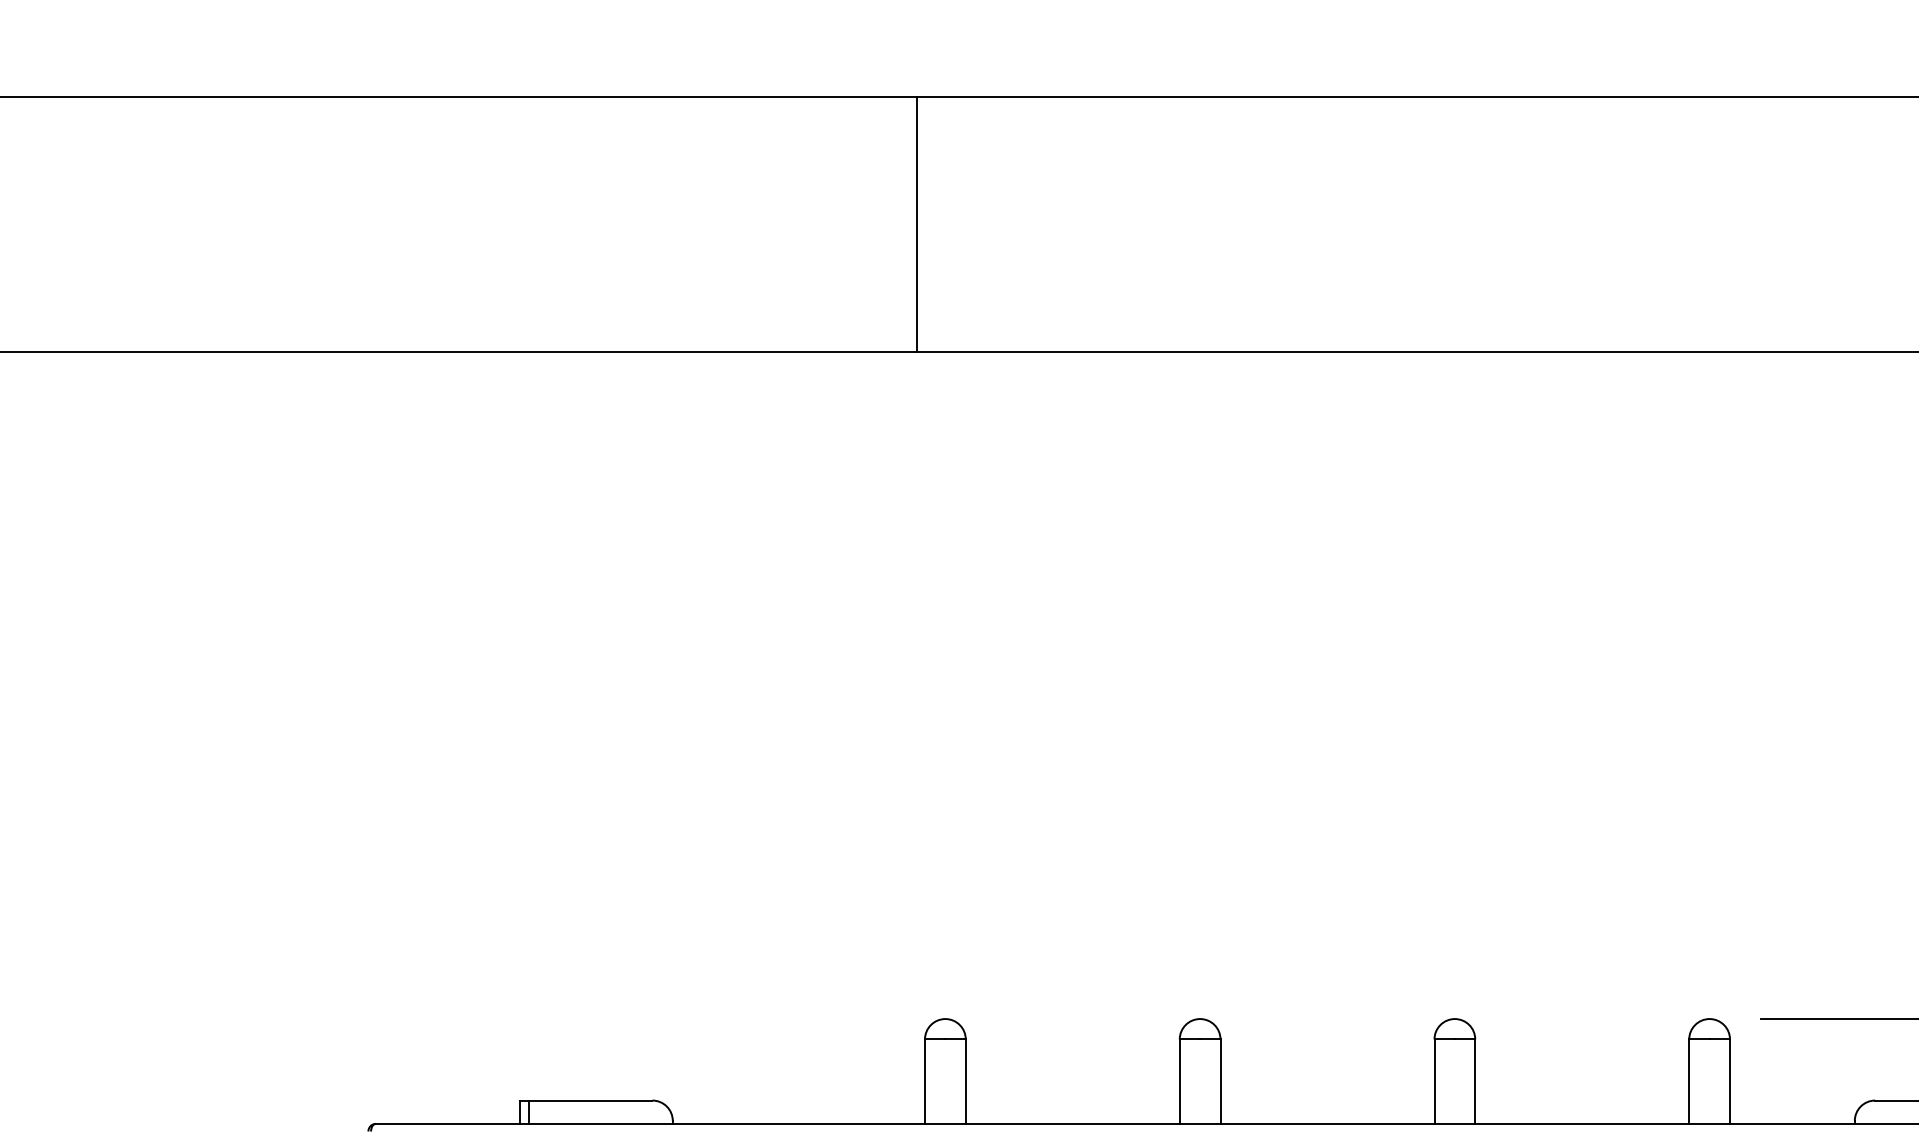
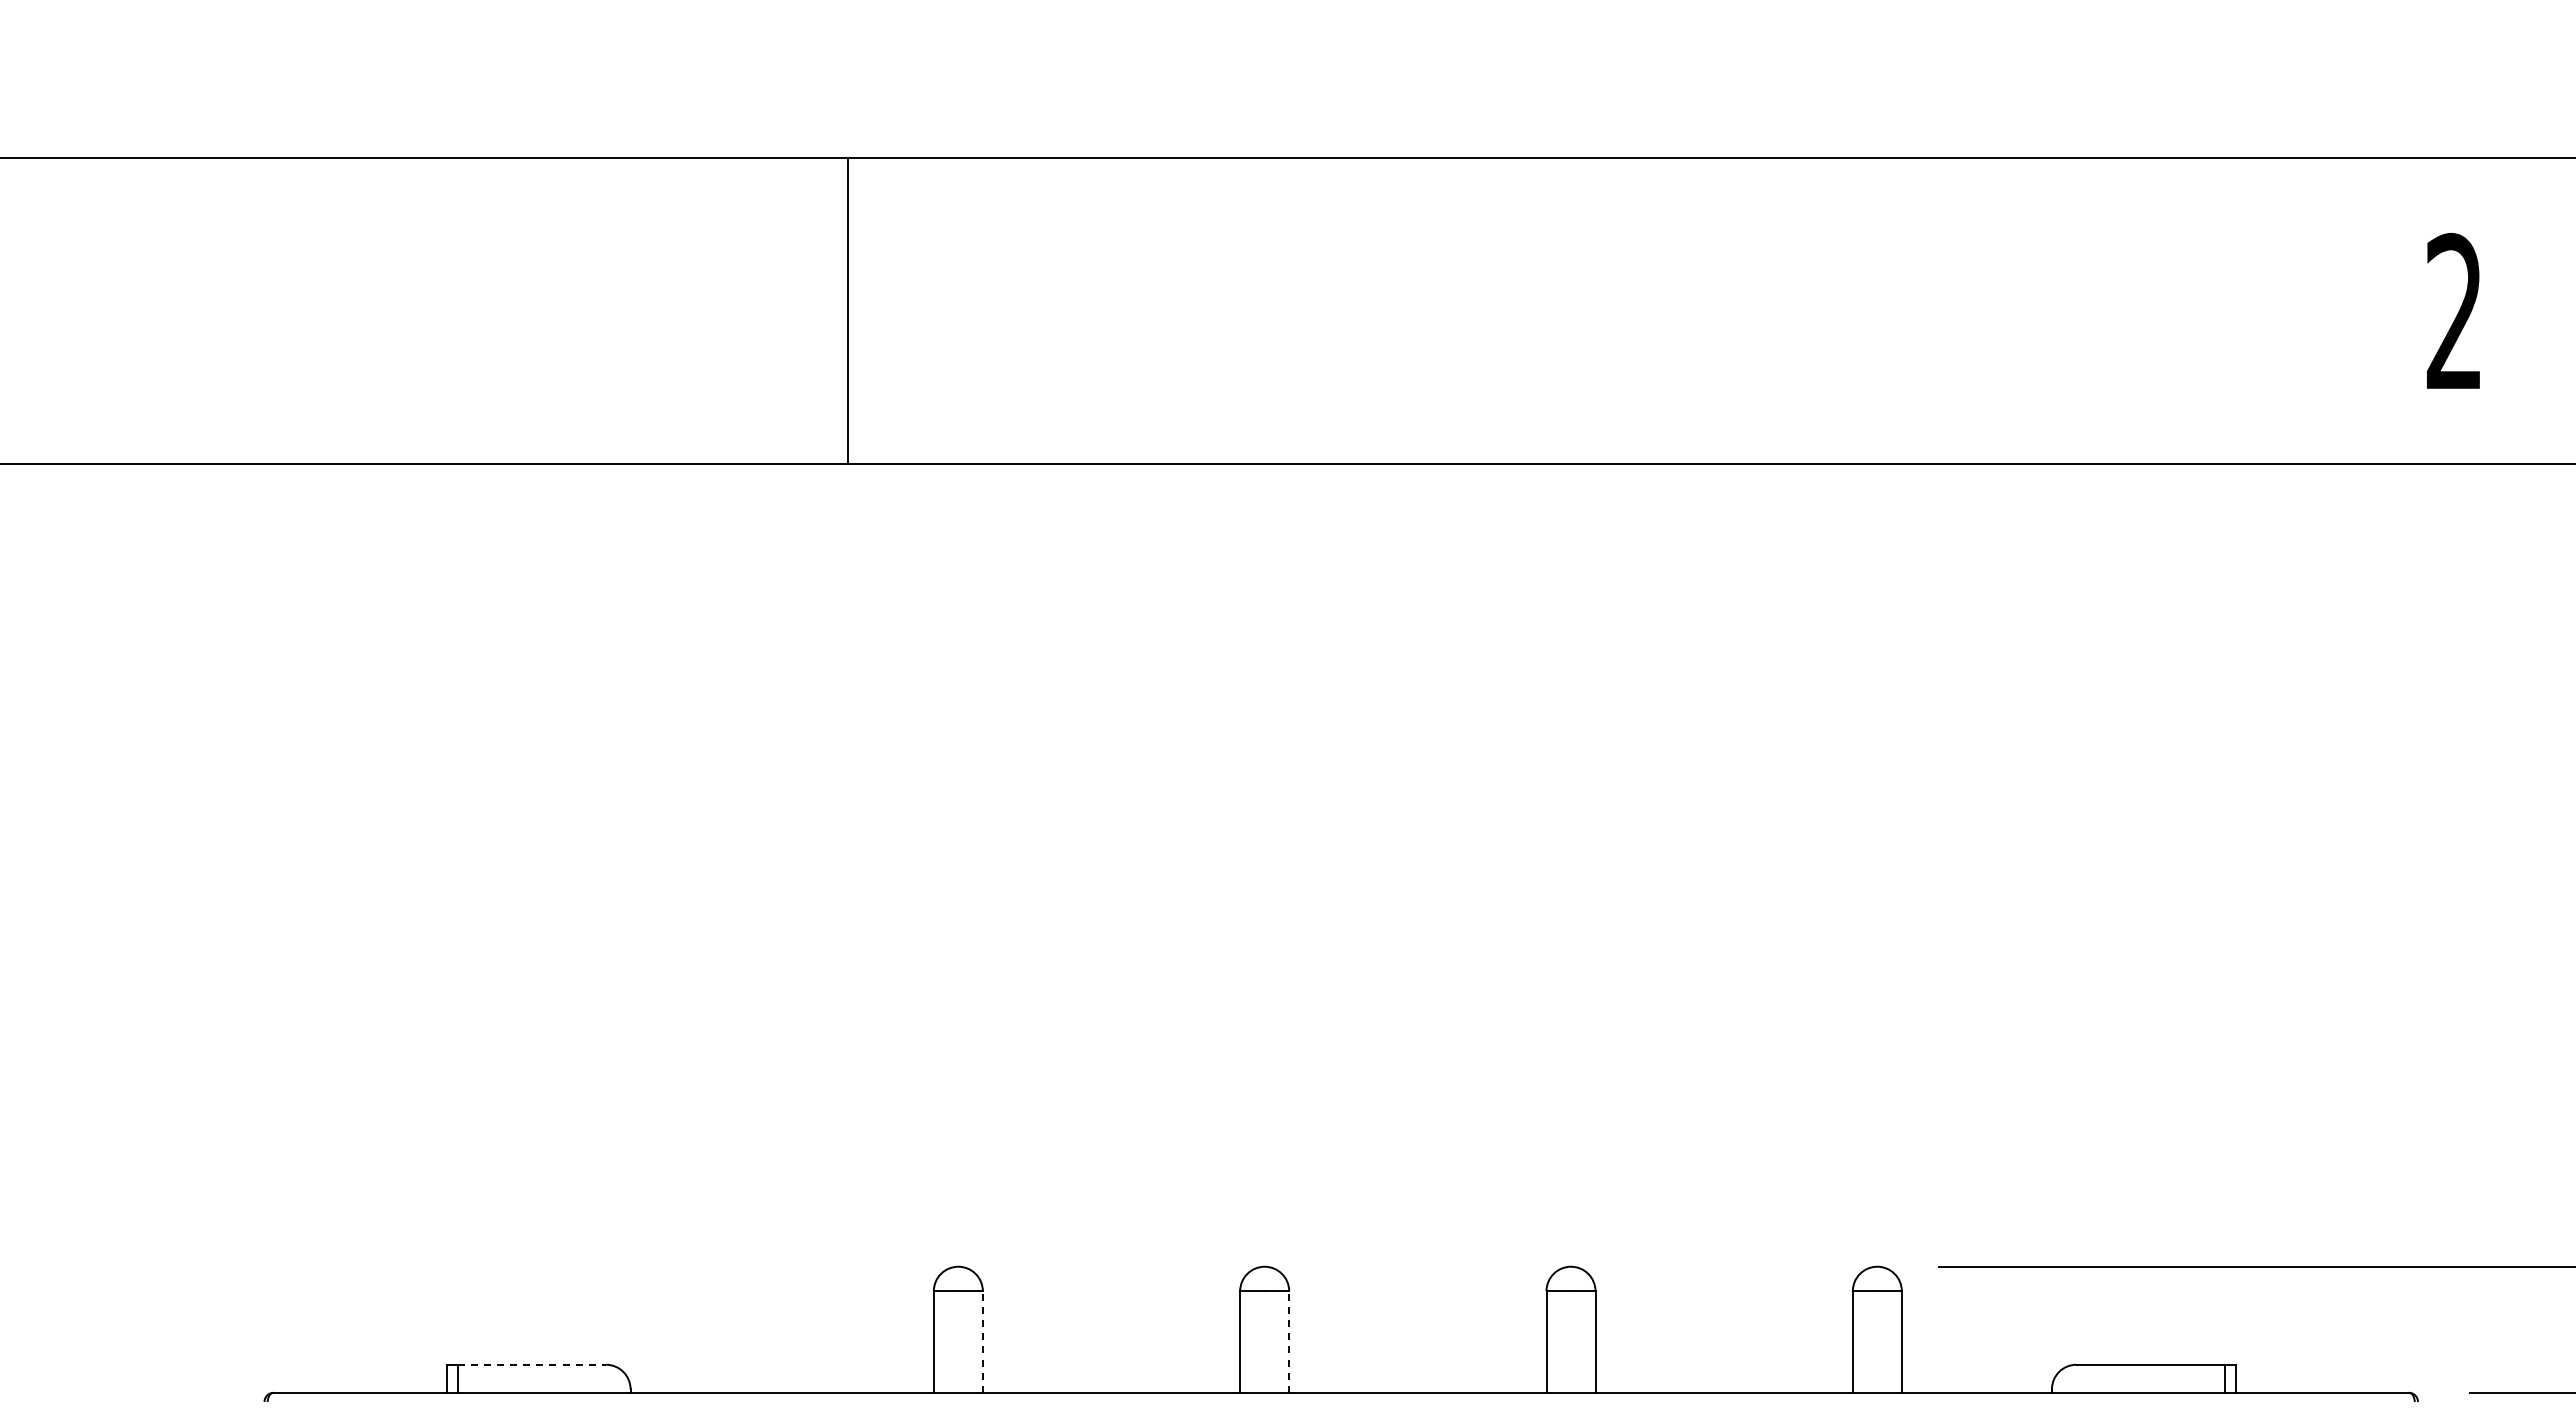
line: (917, 224) -> (848, 311), moved
line: (965, 1082) -> (982, 1342), solid -> dashed
line: (1220, 1082) -> (1289, 1342), solid -> dashed
line: (591, 1100) -> (532, 1364), solid -> dashed

